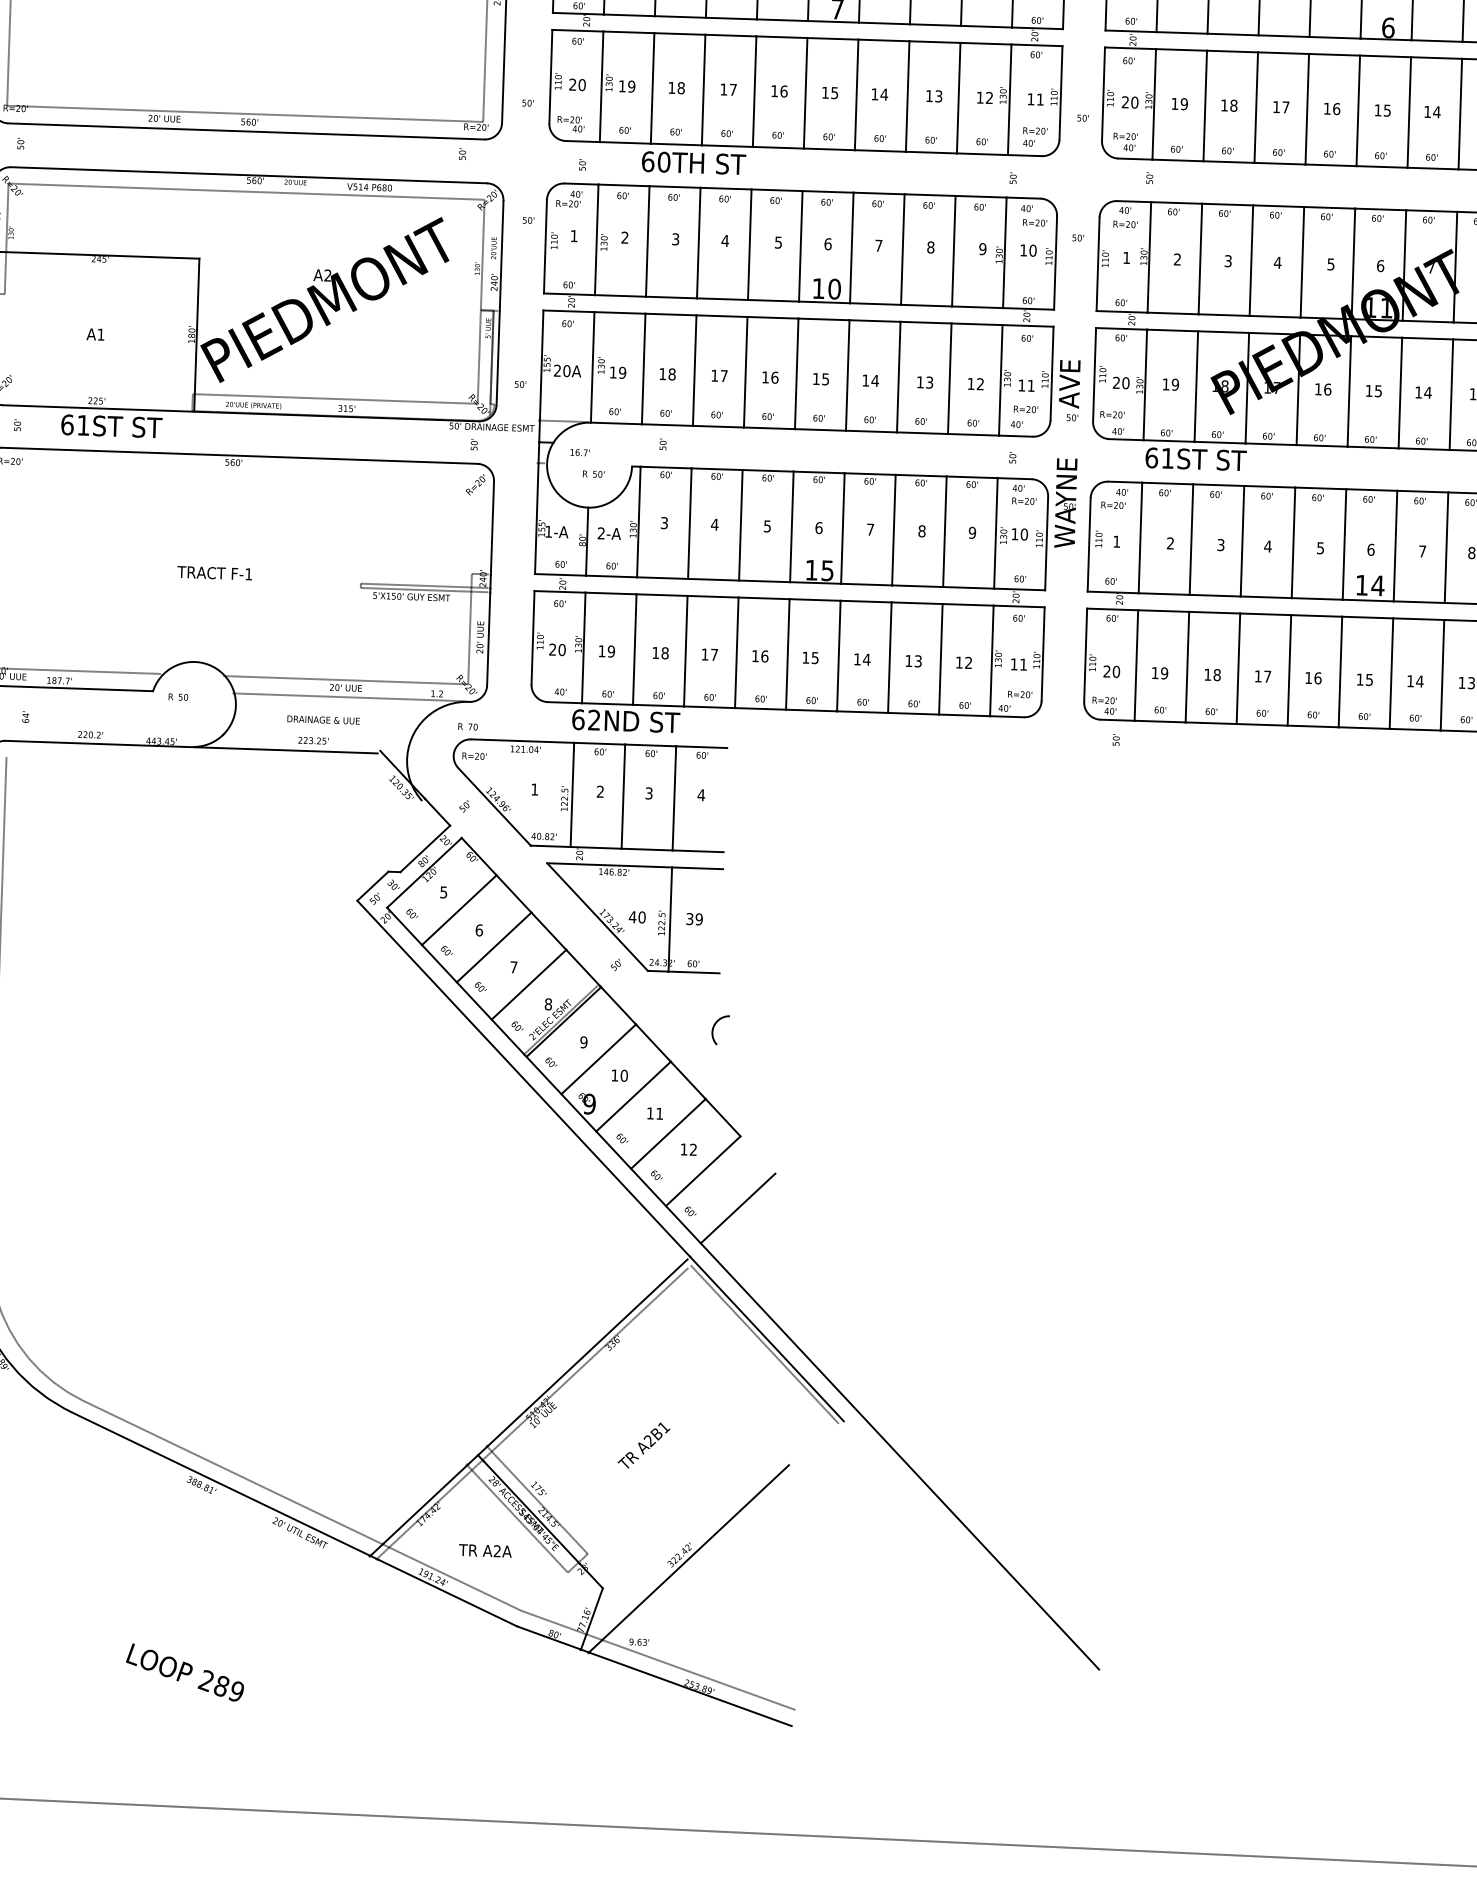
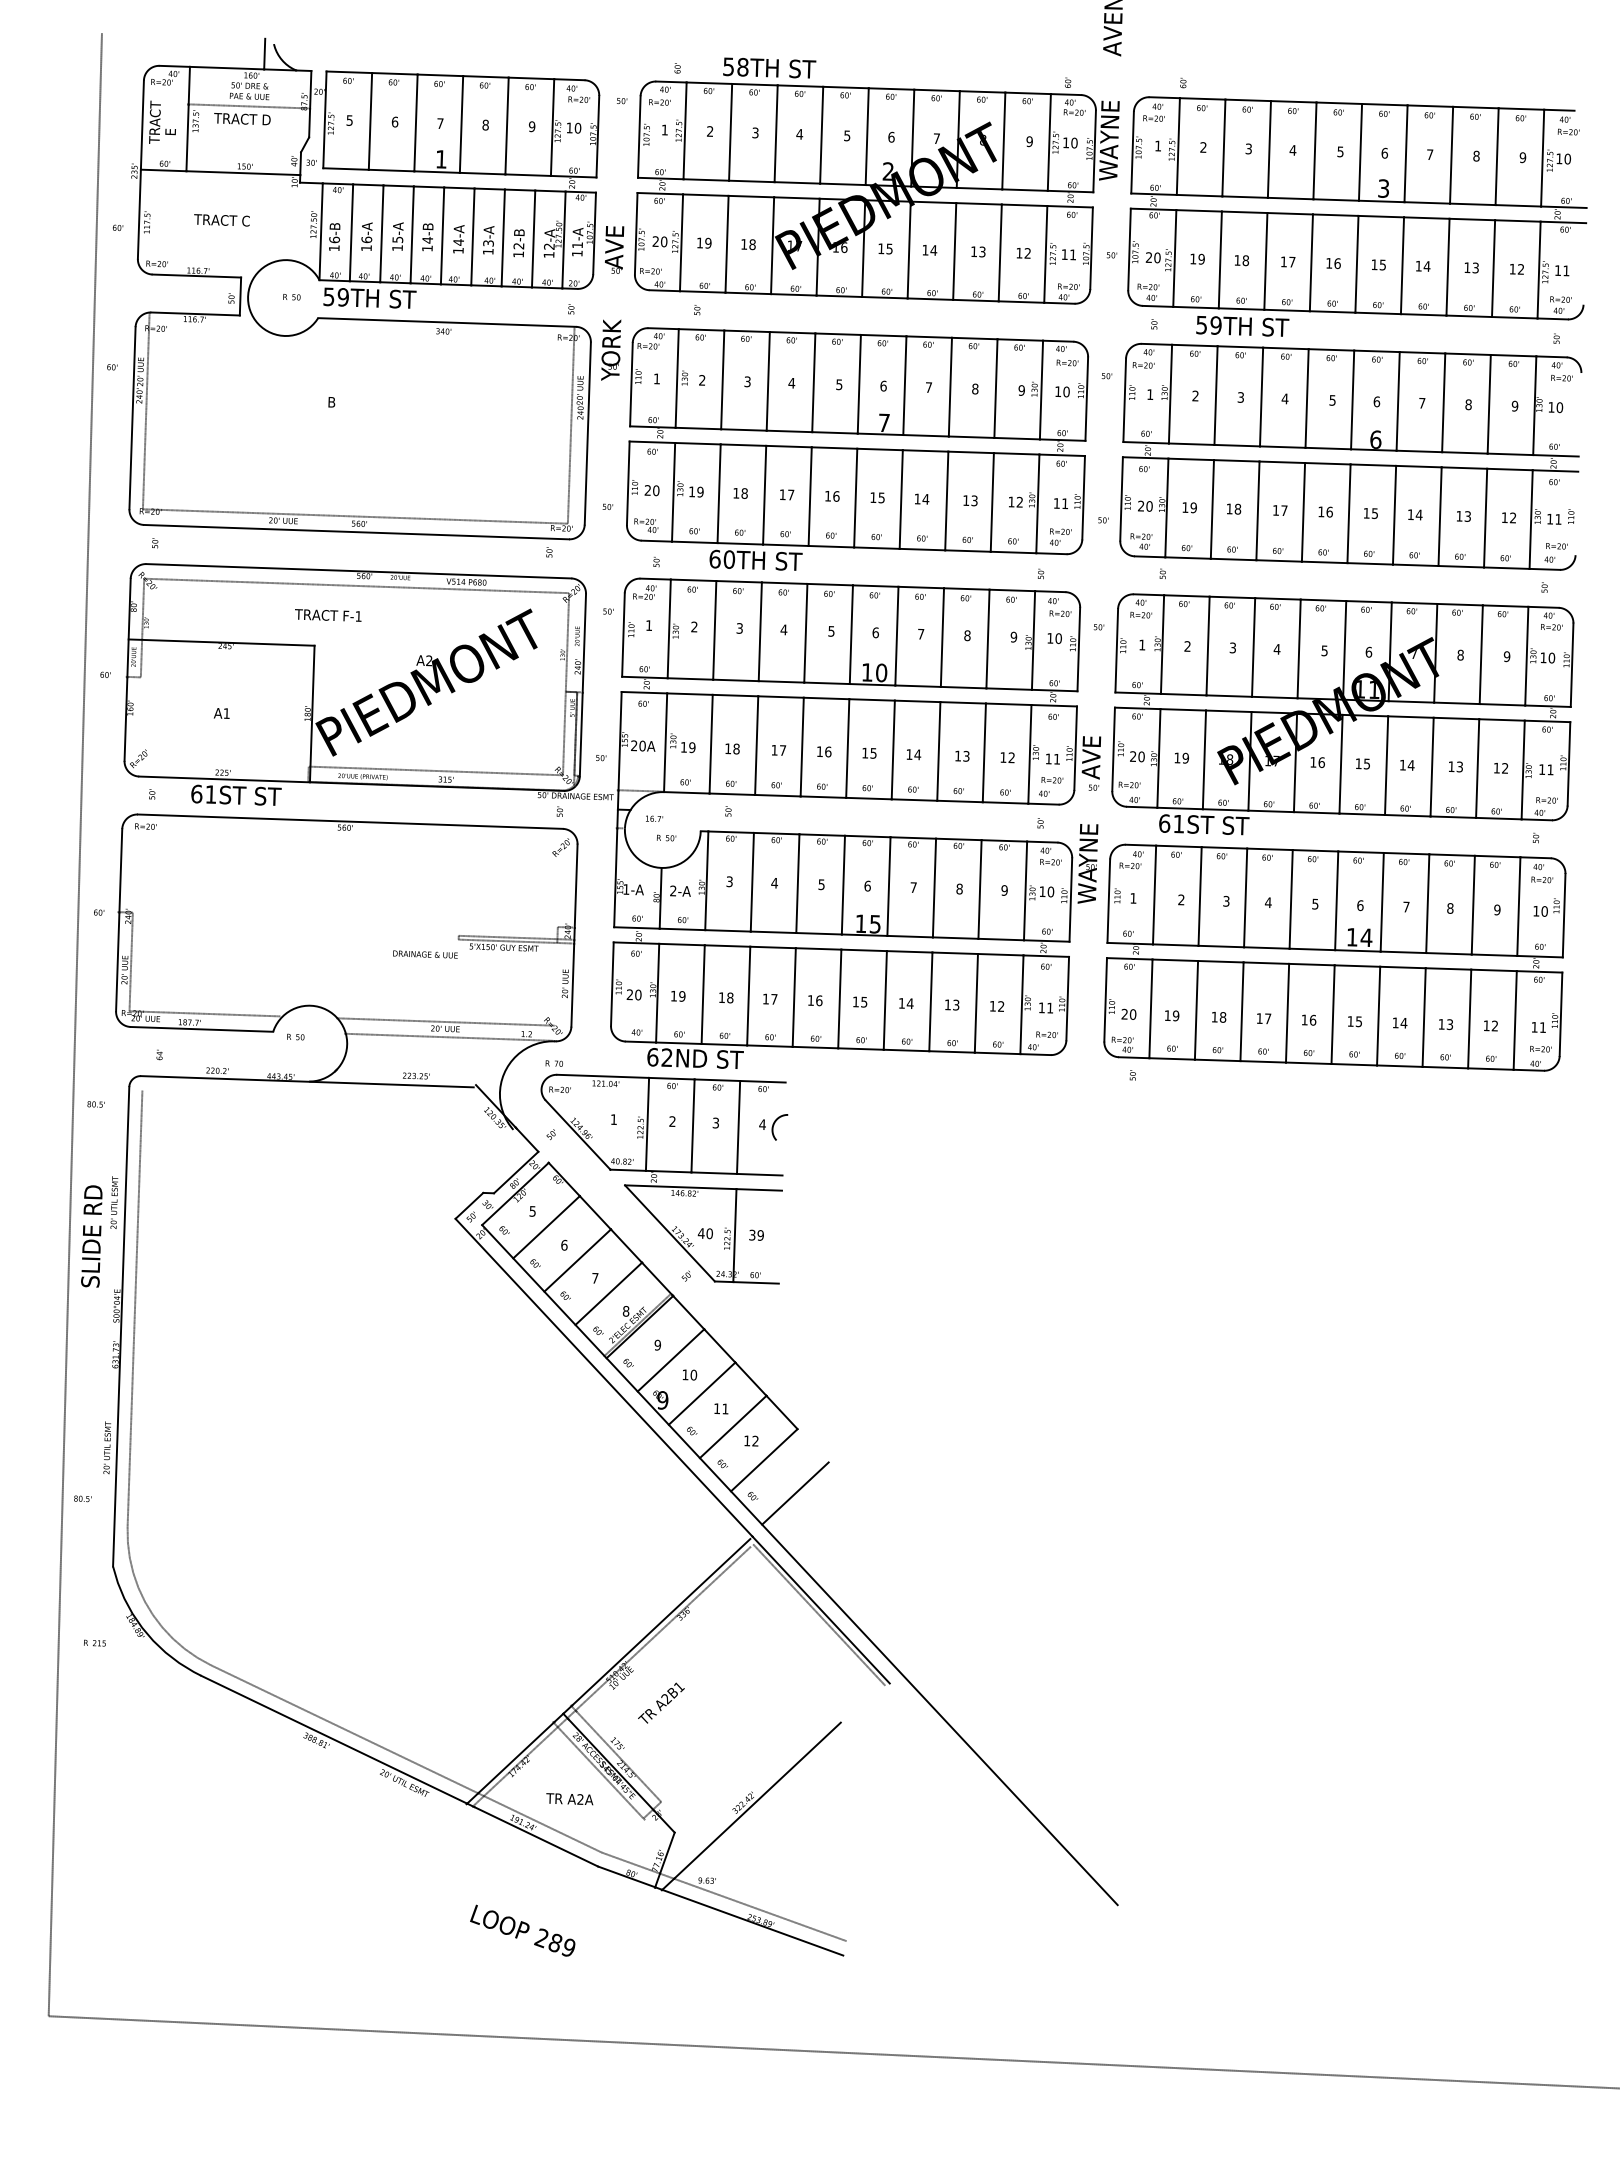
text: (215, 573) -> (328, 615), moved
line: (469, 637) -> (555, 983), removed
text: (323, 719) -> (425, 954), moved
curve: (714, 1028) -> (774, 1125), moved
text: (644, 1444) -> (661, 1702), moved
text: (184, 1672) -> (522, 1930), moved

